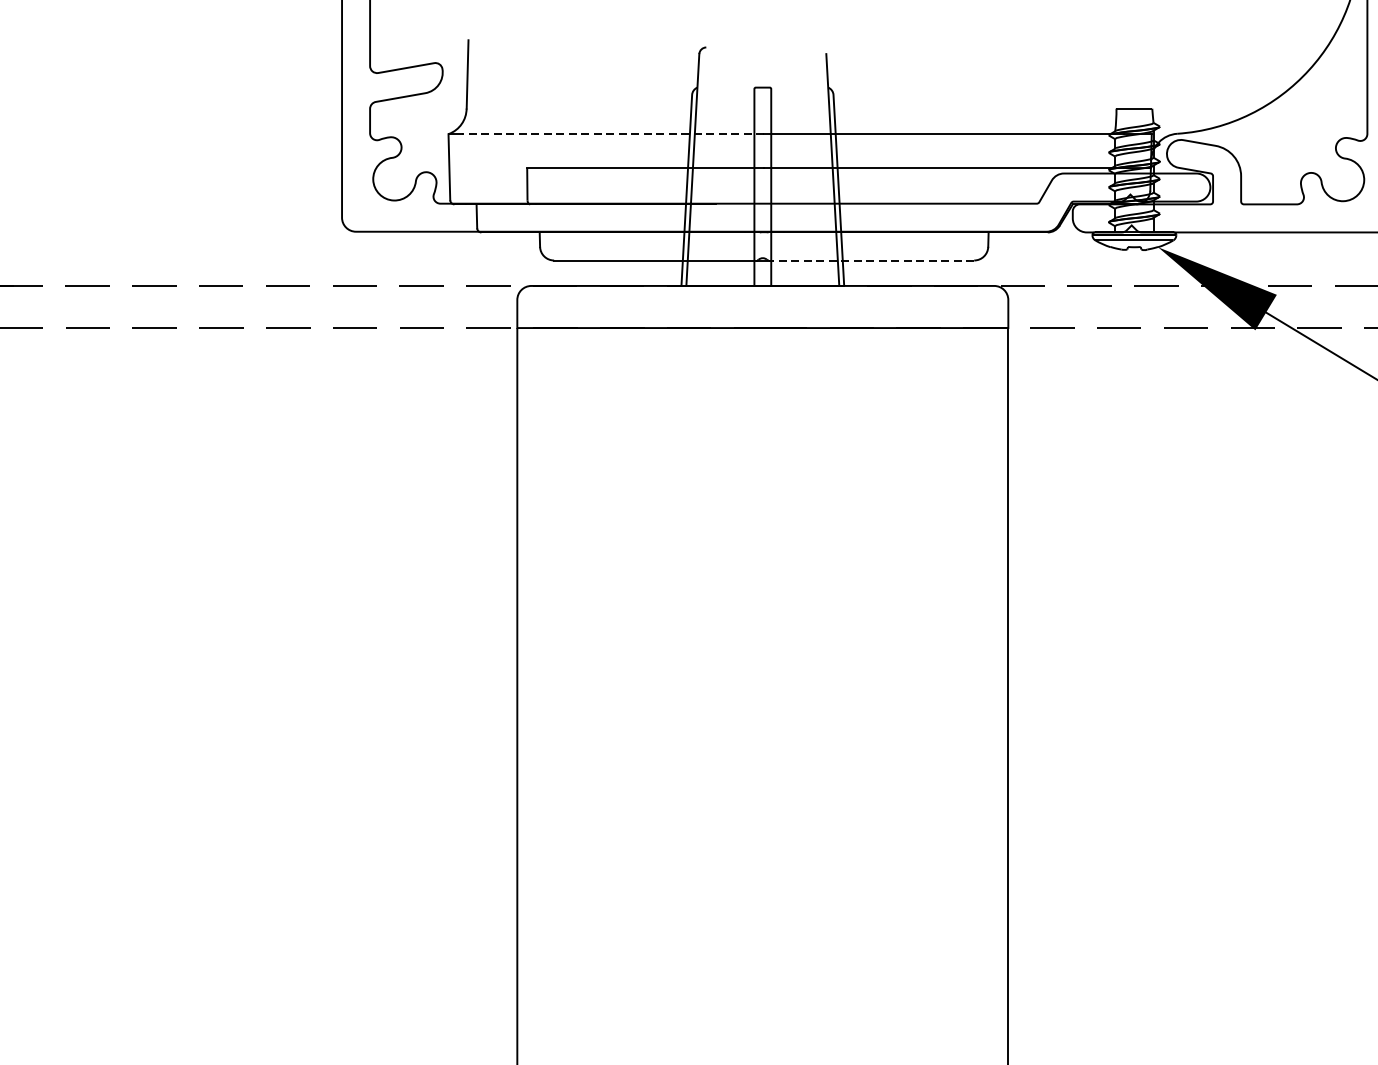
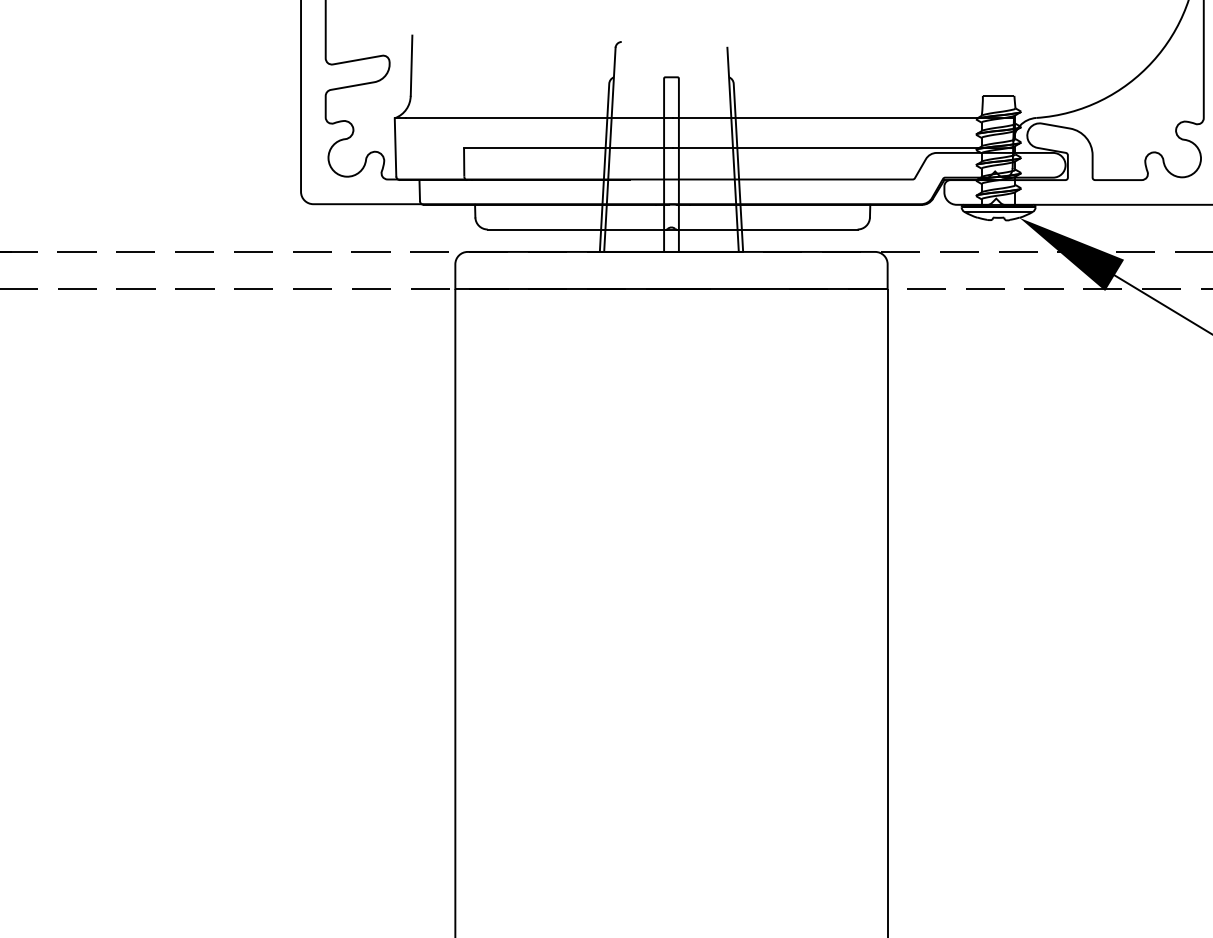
line: (611, 134) -> (538, 118), dashed -> solid
line: (871, 260) -> (767, 229), dashed -> solid

